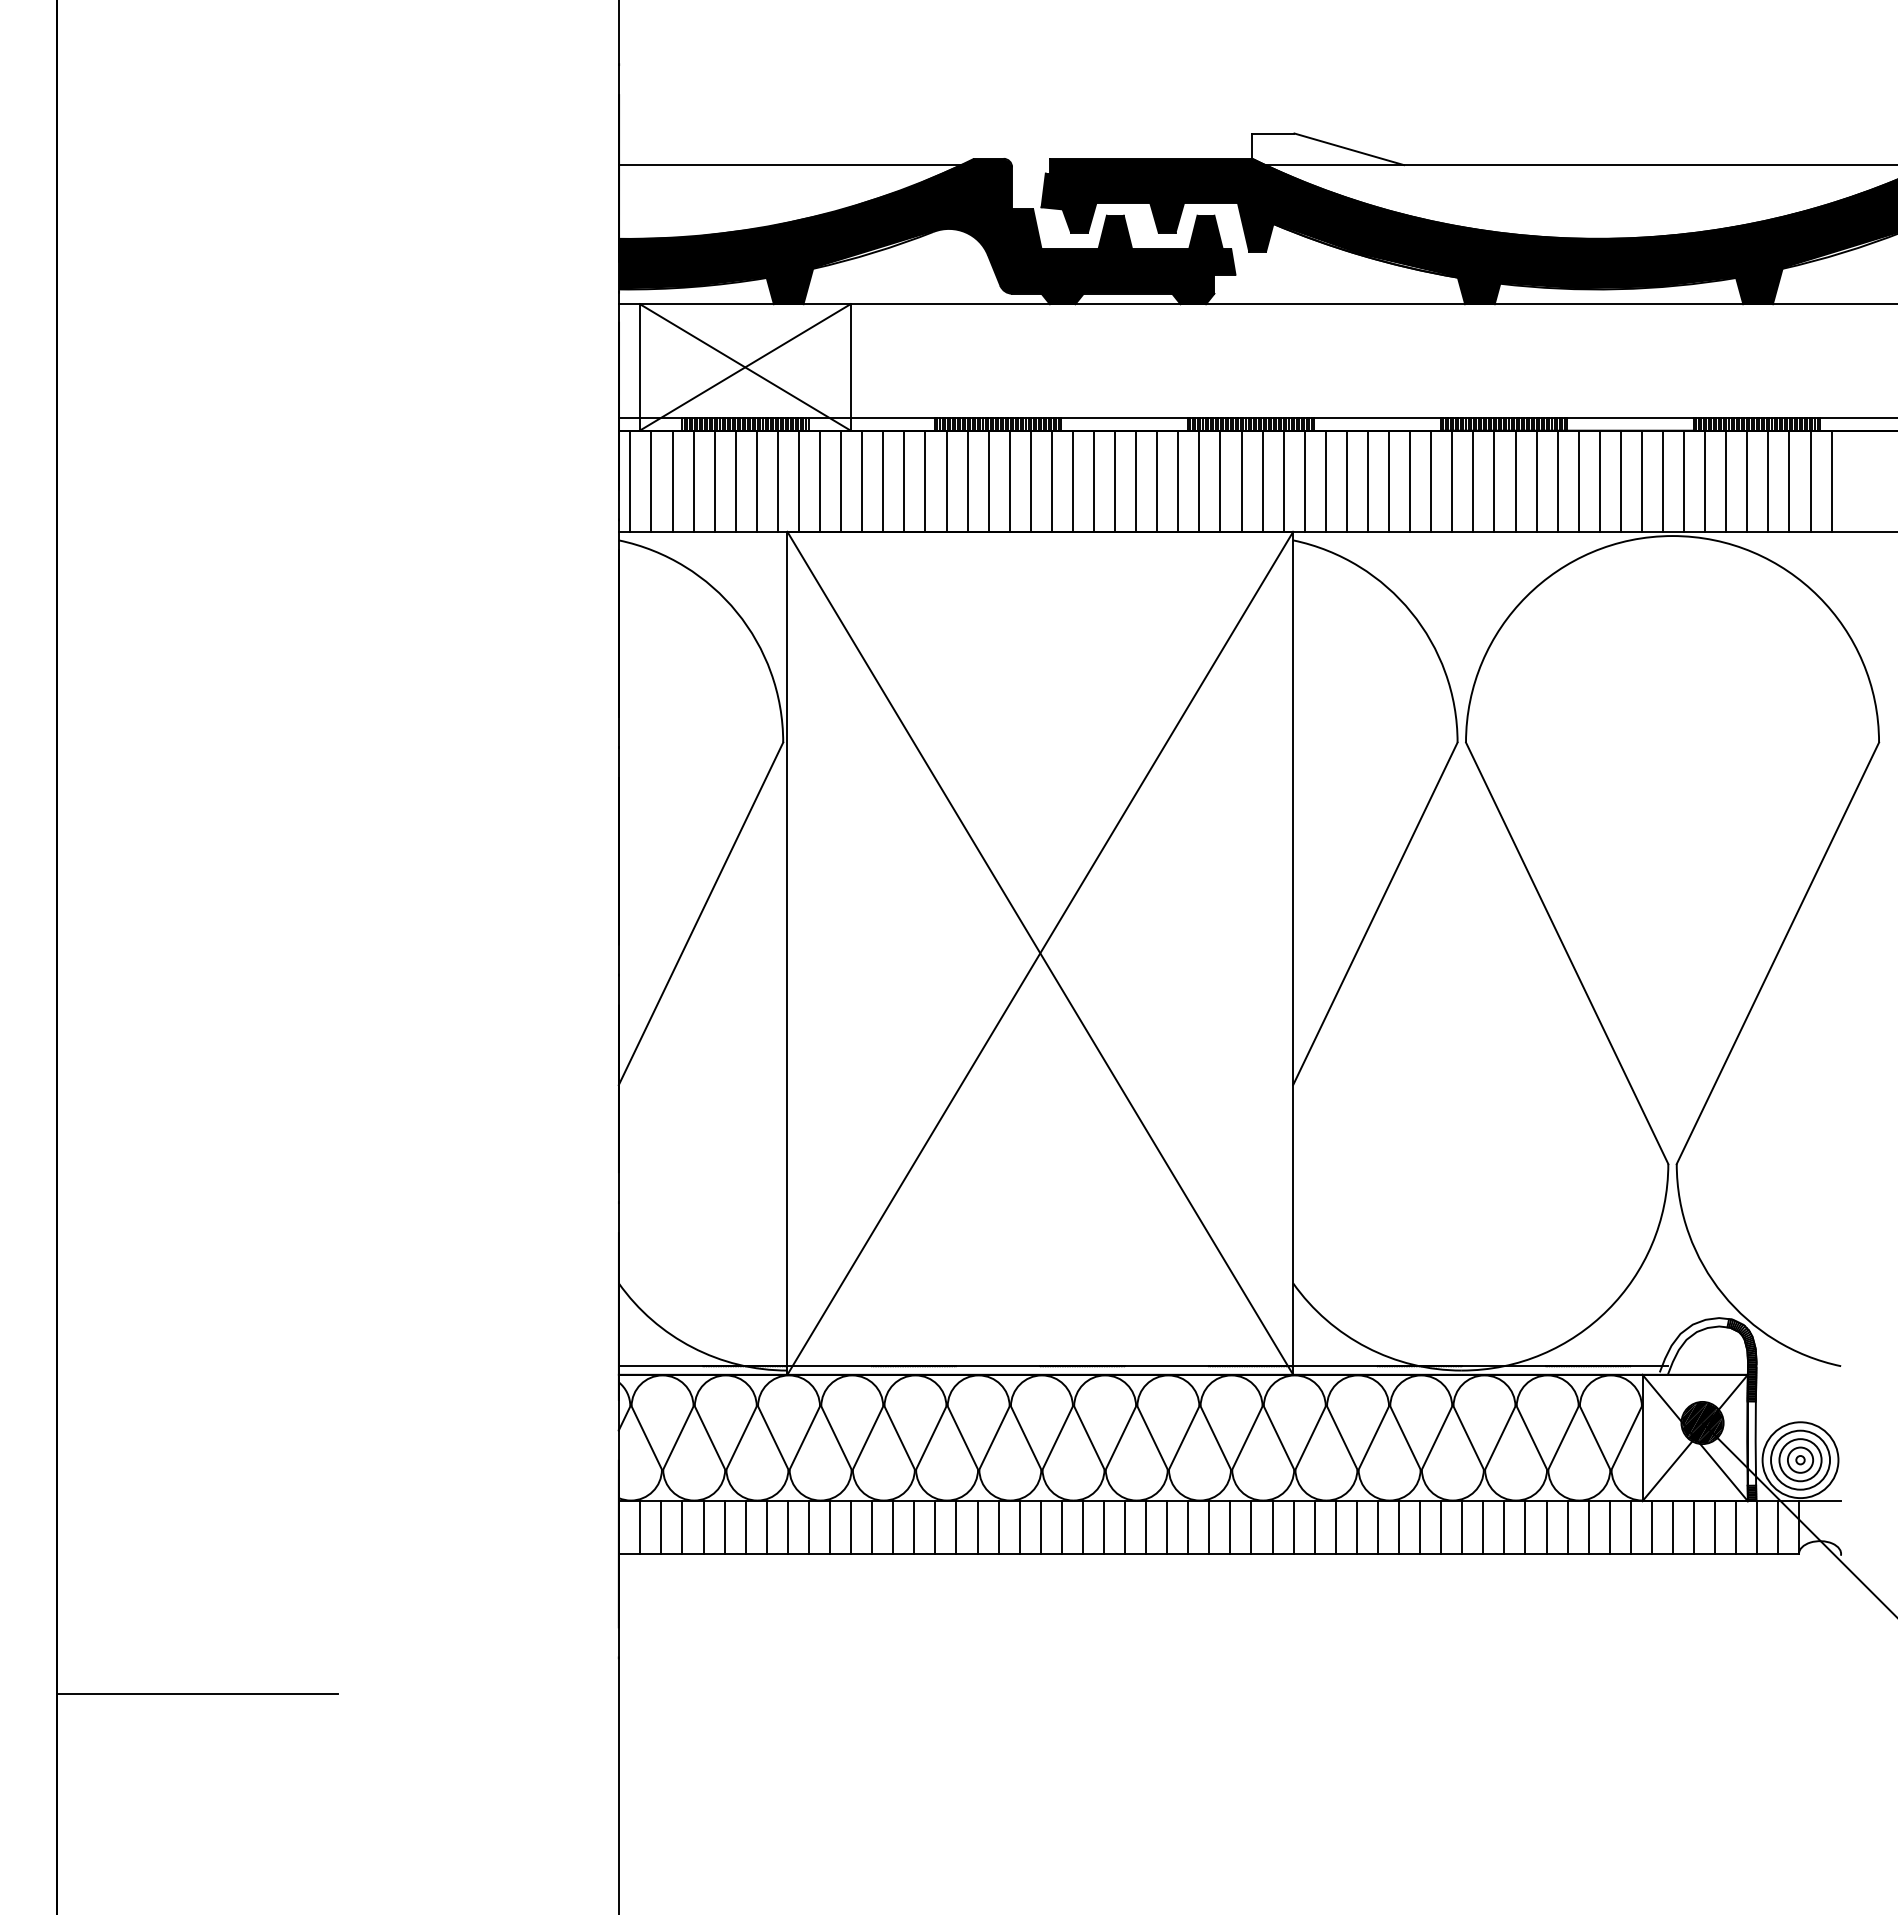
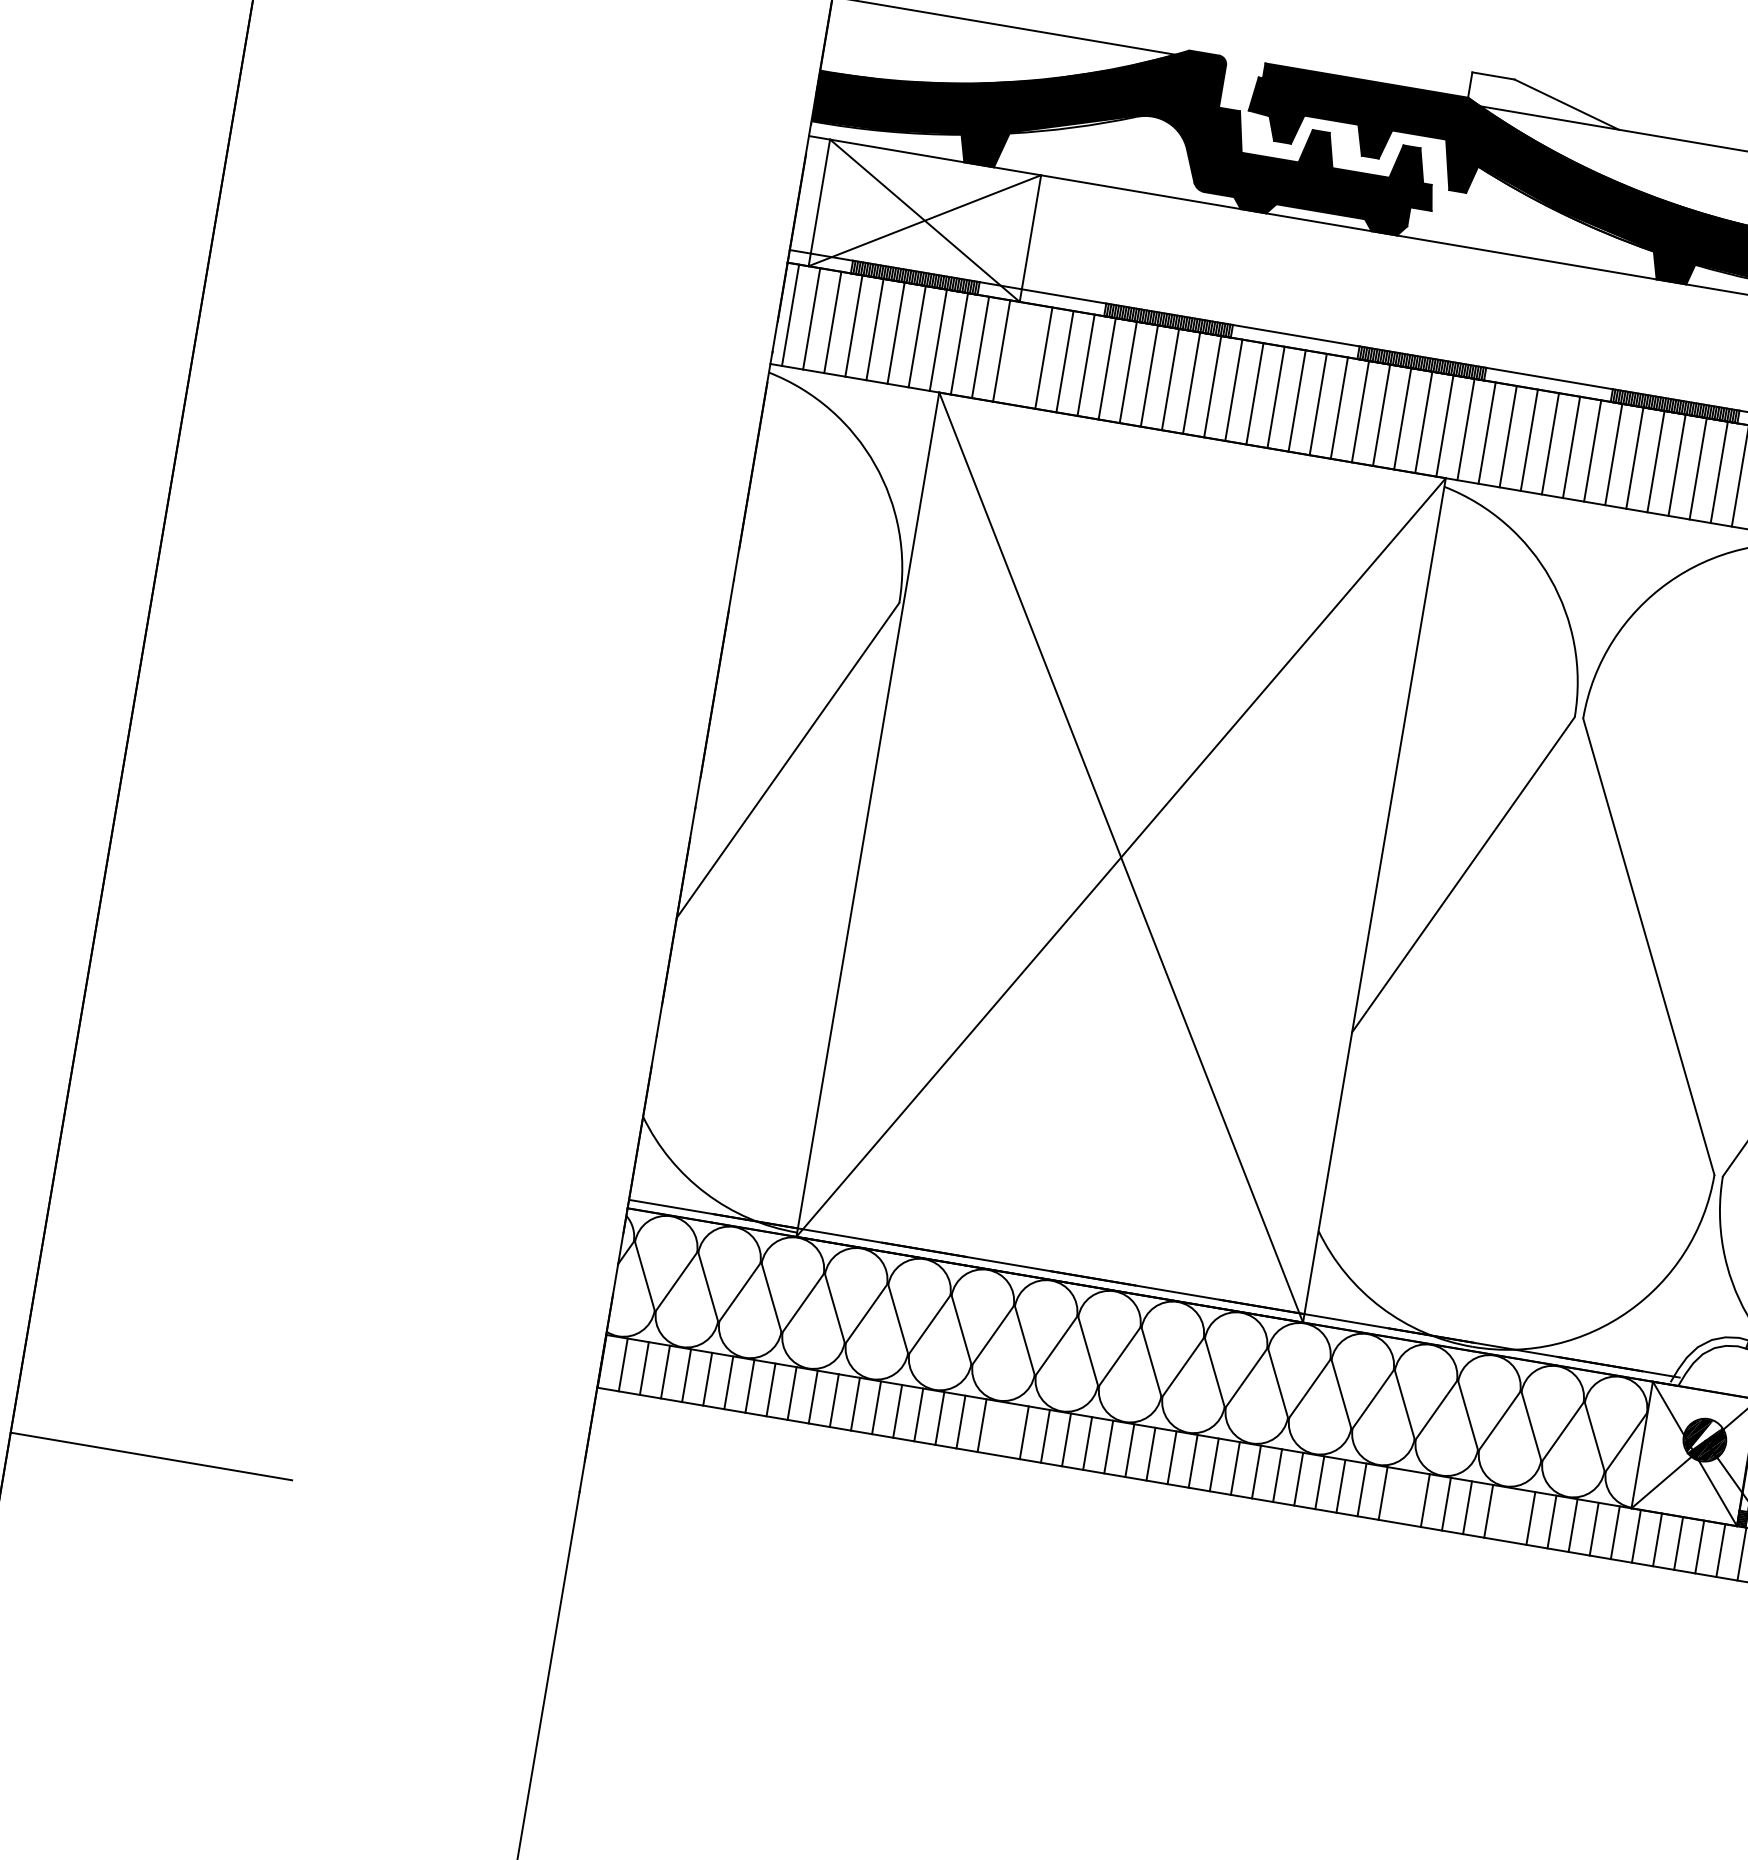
line: (862, 480) -> (1023, 353), removed
fill: (1702, 1419) -> (1705, 1436), removed
line: (1019, 1527) -> (1003, 1429), removed
line: (1420, 1527) -> (1404, 1497), removed
line: (1525, 1527) -> (1509, 1514), removed

